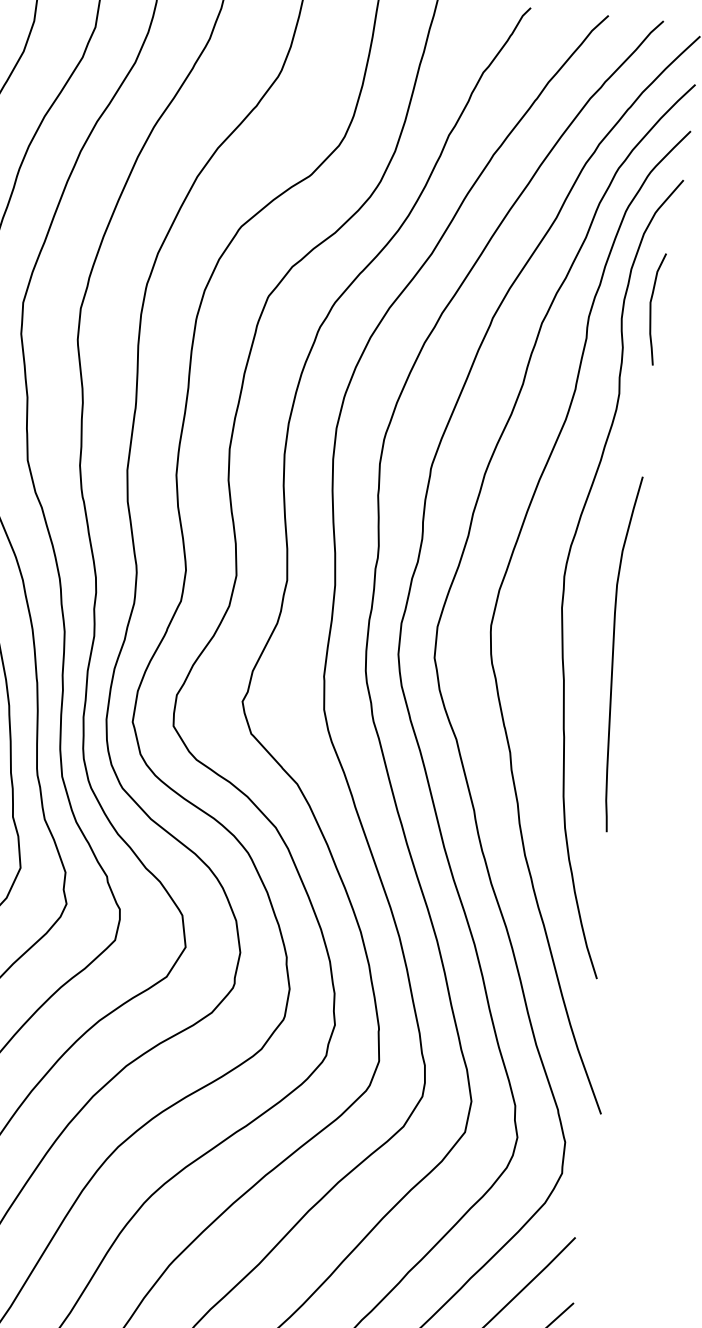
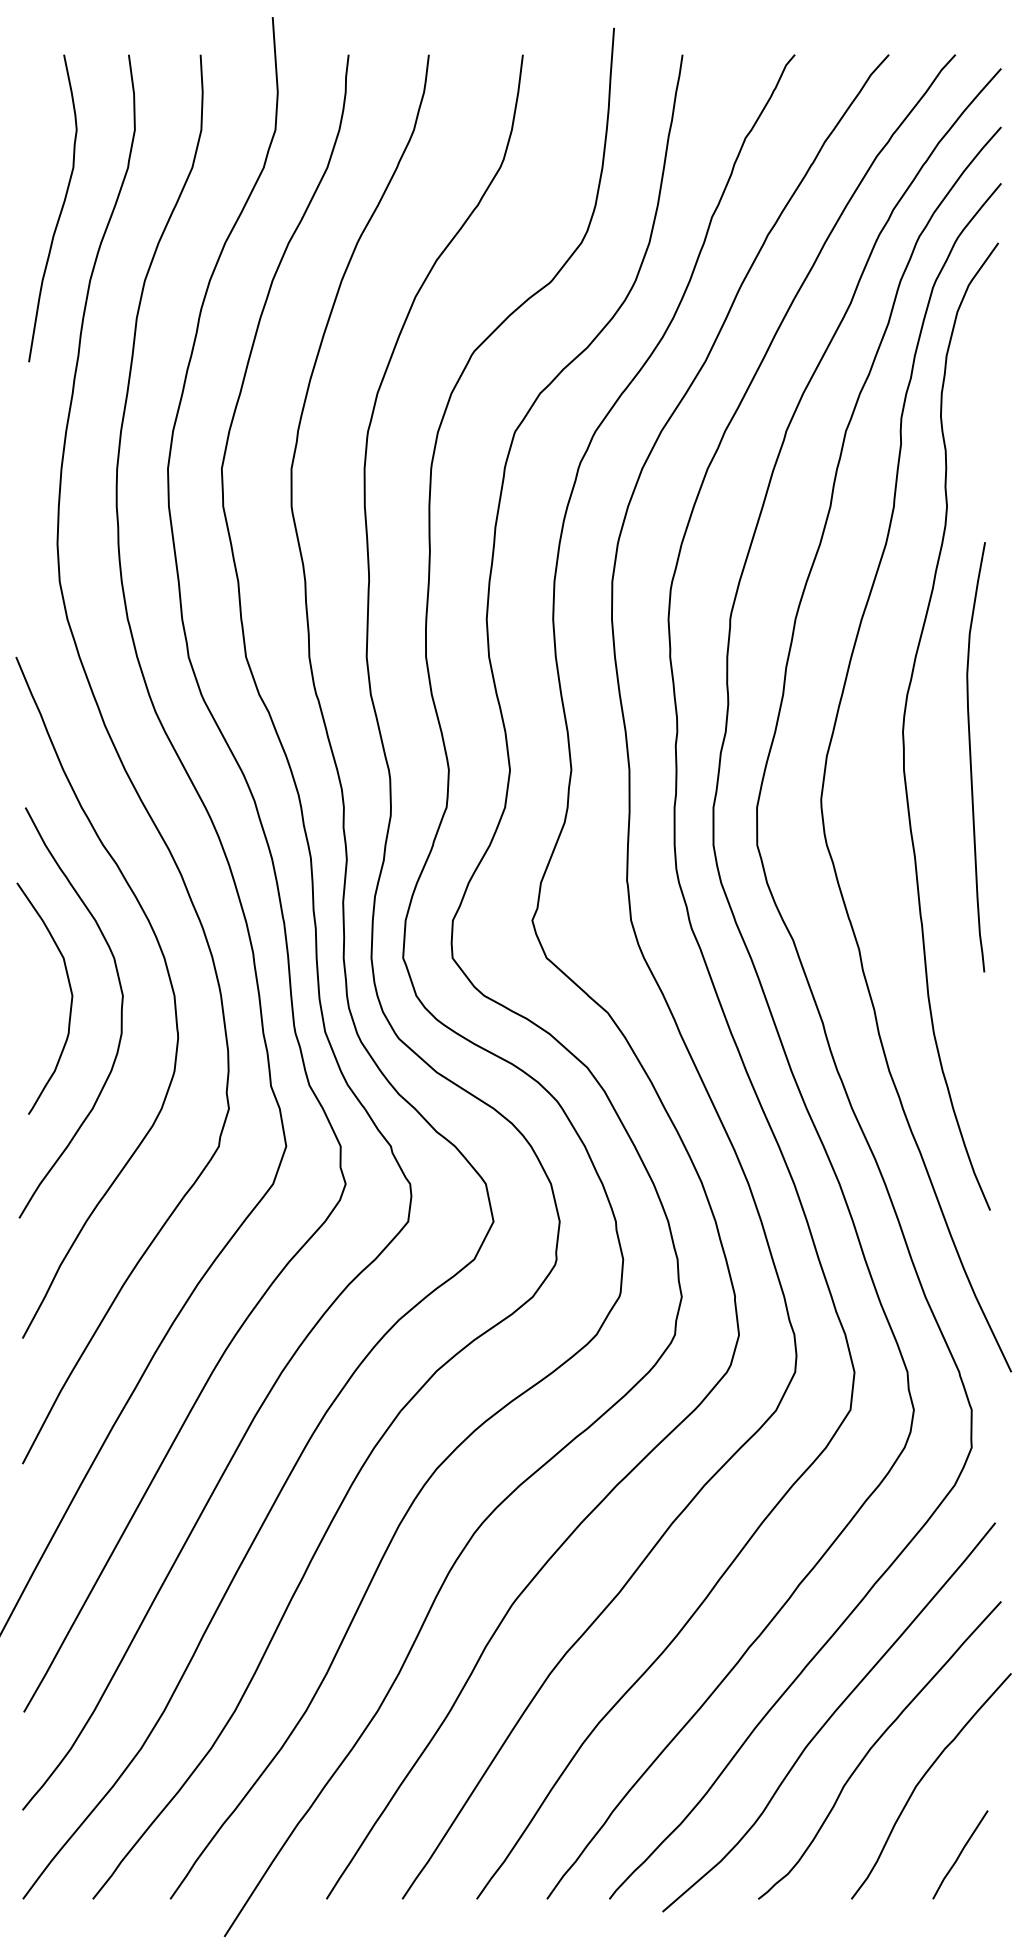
curve: (651, 309) -> (975, 401), removed
curve: (613, 653) -> (971, 757), moved

